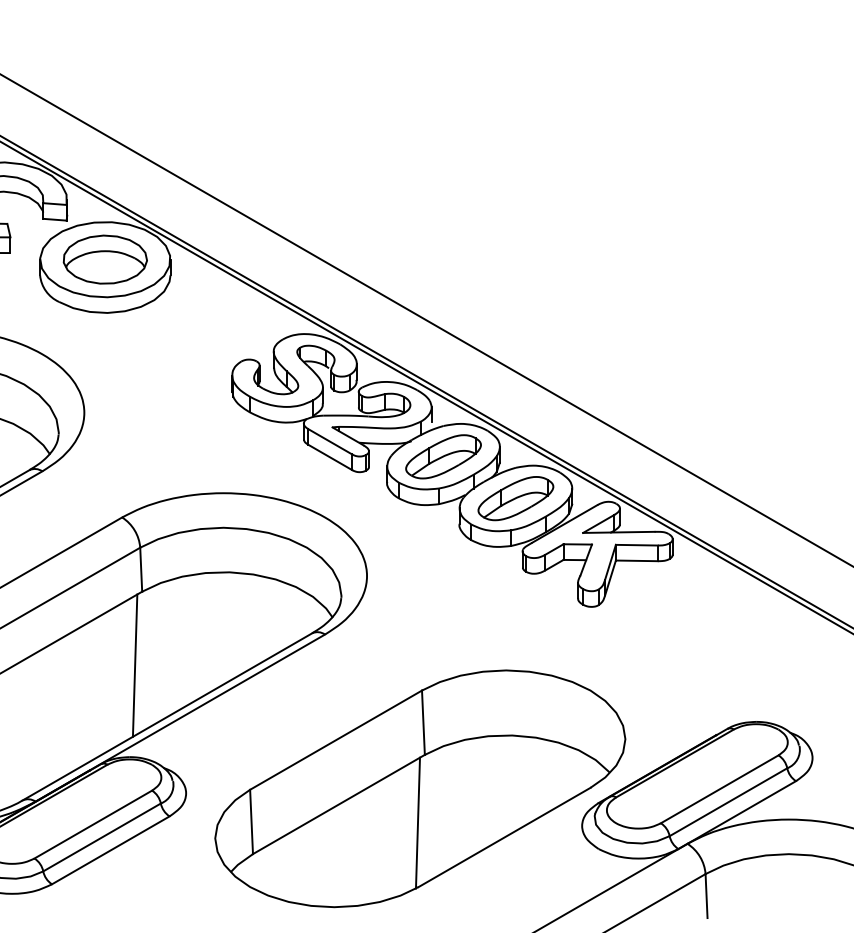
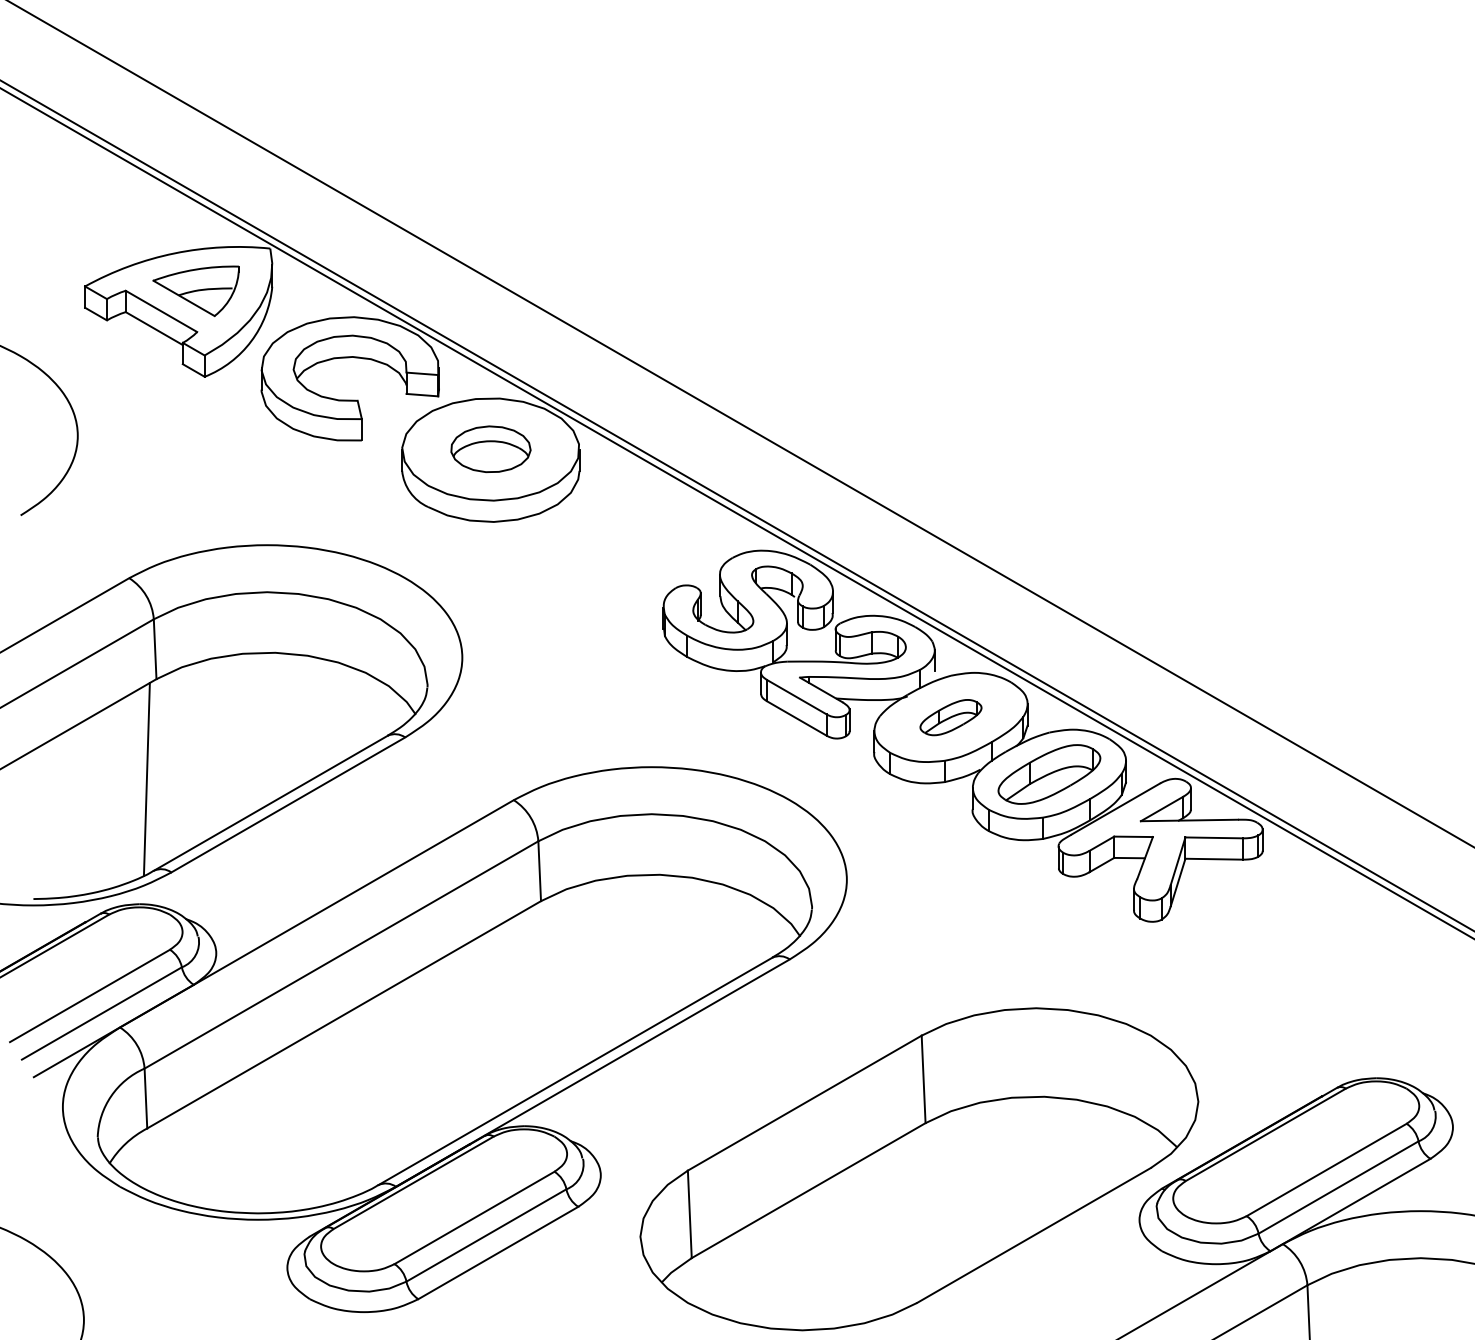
part: (105, 258) -> (490, 448), size x0.7
part: (443, 456) -> (950, 717), size x0.6
line: (135, 665) -> (531, 1001), removed
line: (417, 822) -> (915, 1215), removed

